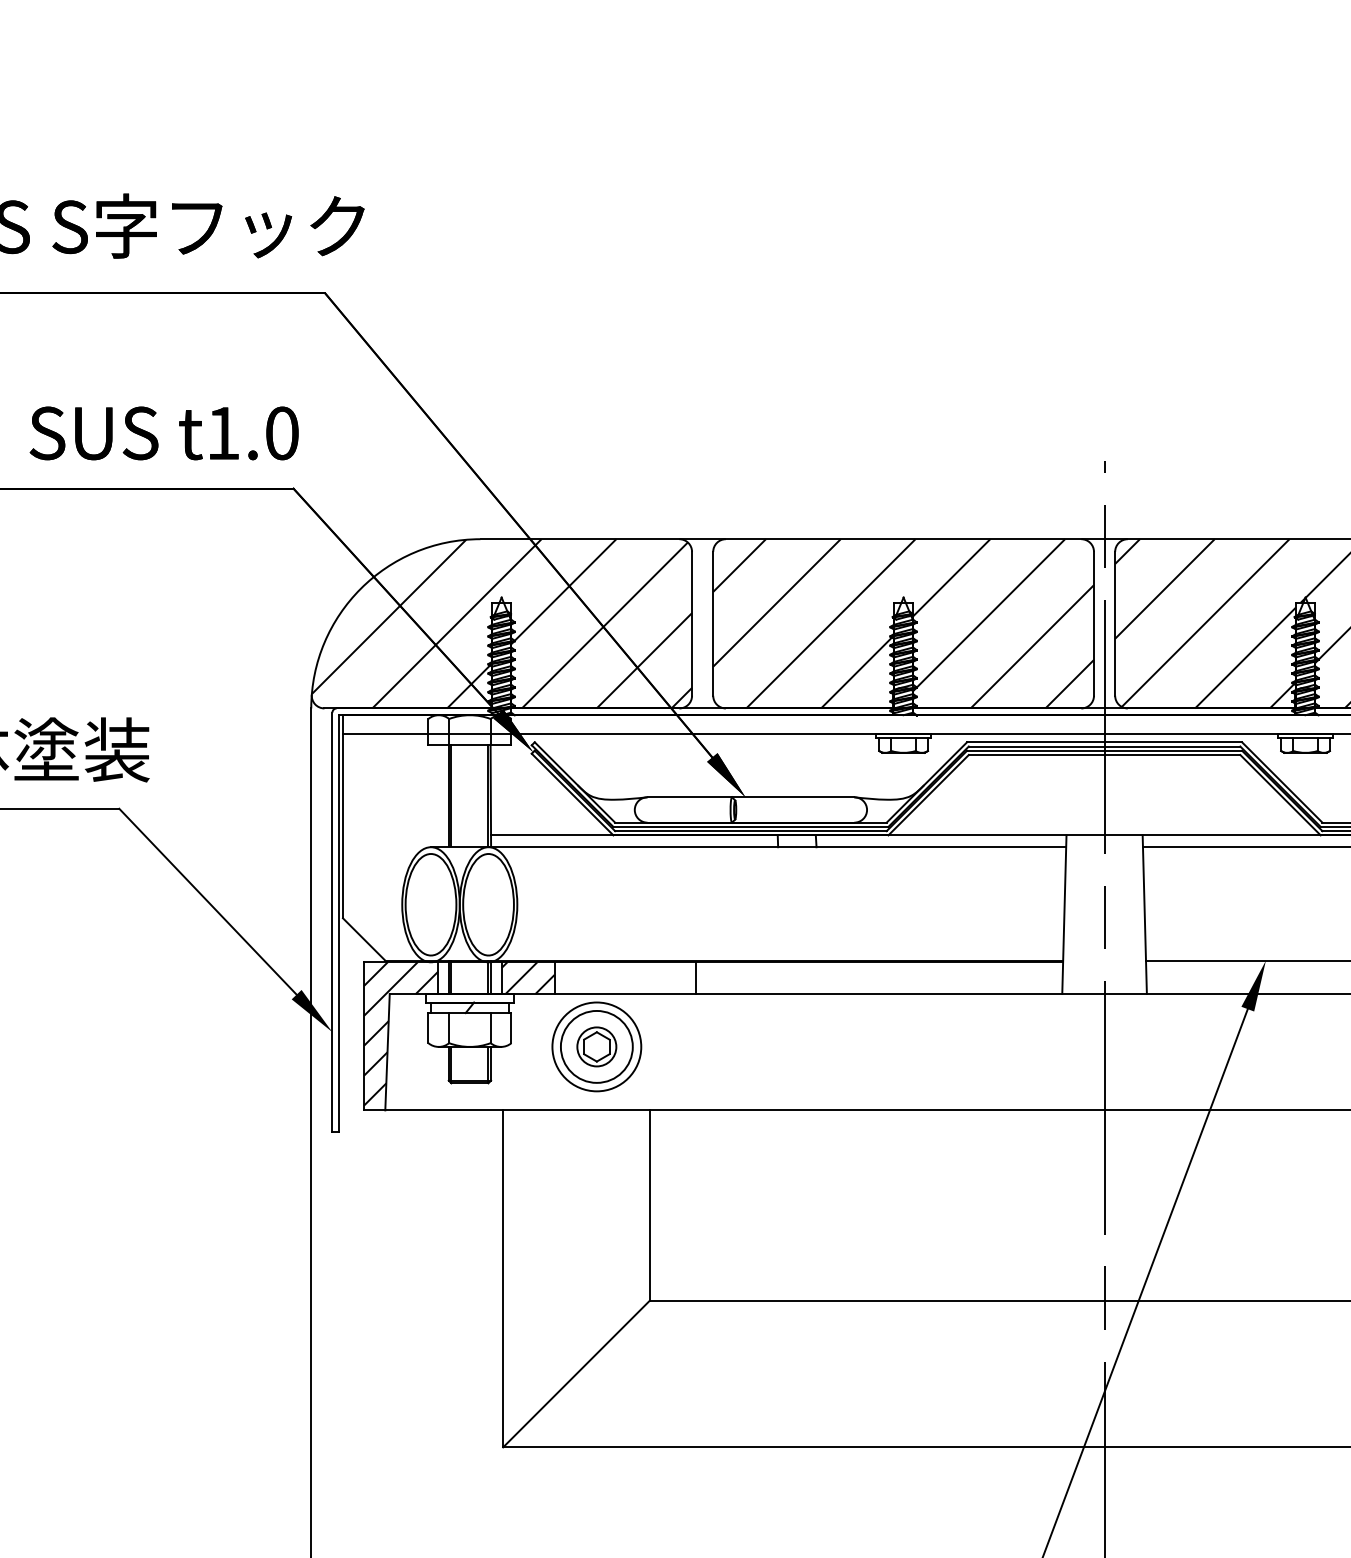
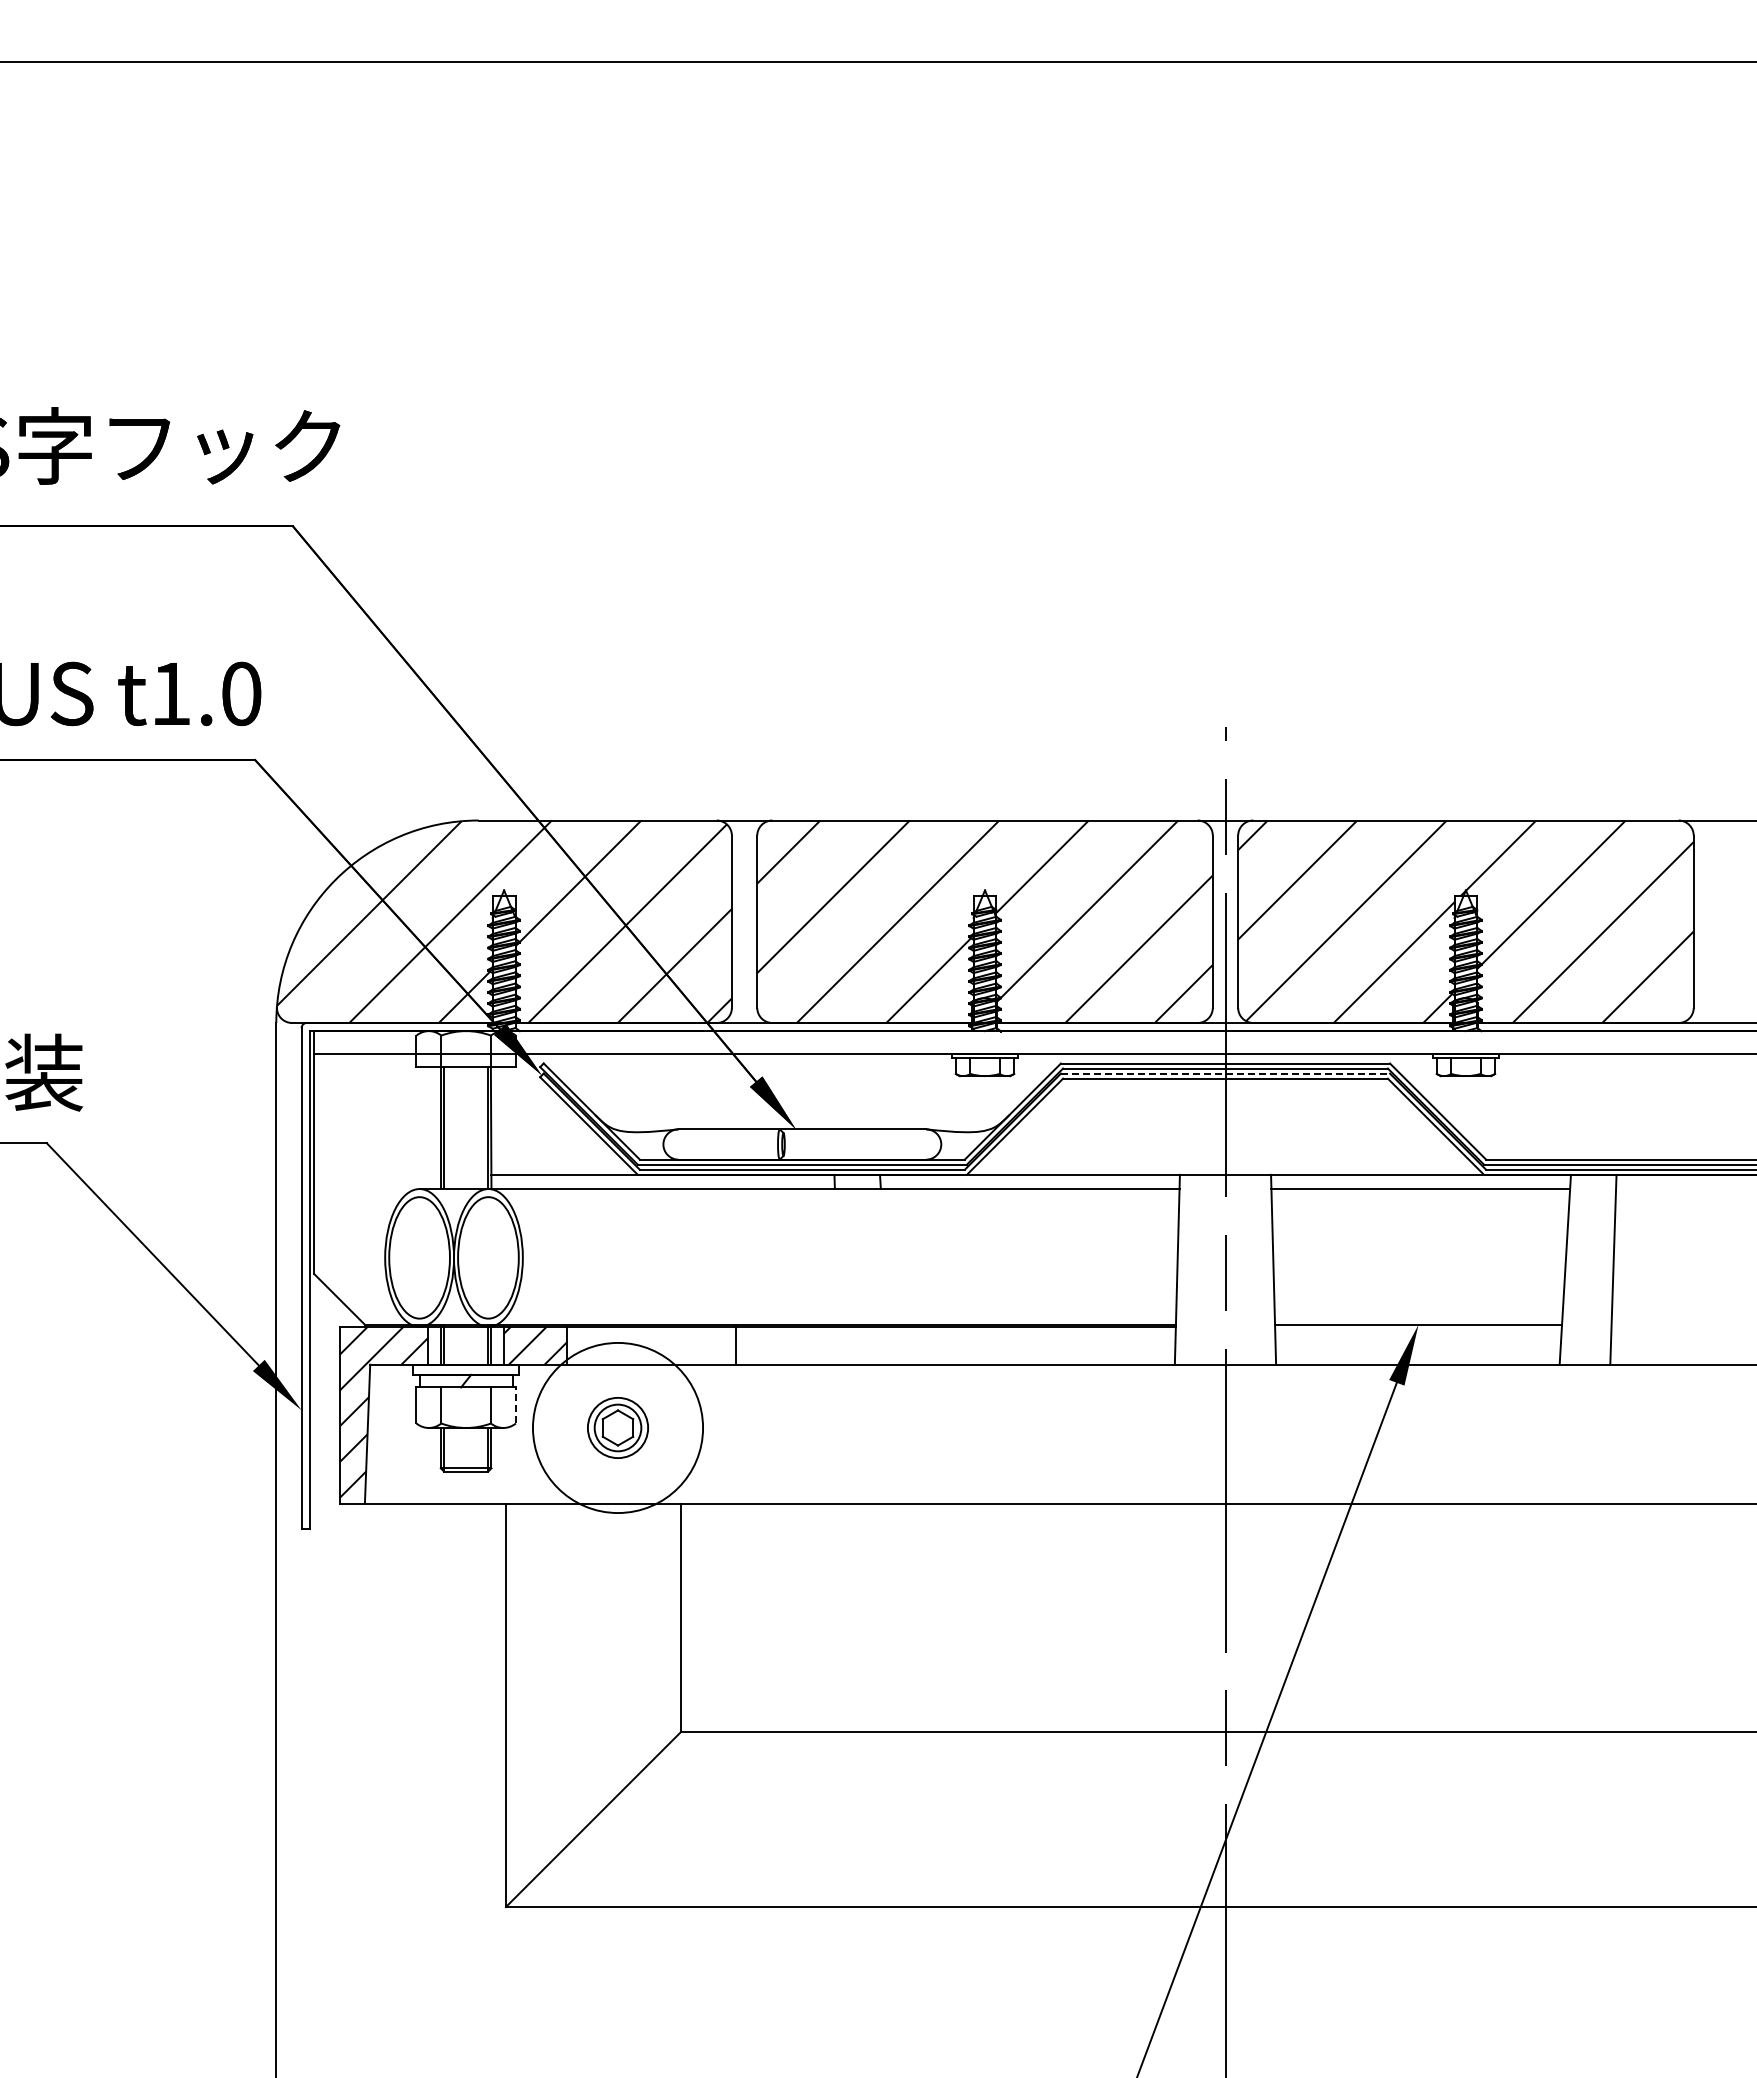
line: (1104, 750) -> (1225, 1073), solid -> dashed
line: (511, 1028) -> (515, 1405), solid -> dashed
circle: (596, 1046) -> (617, 1427), size x0.7
circle: (596, 1046) -> (617, 1427), size x1.6

